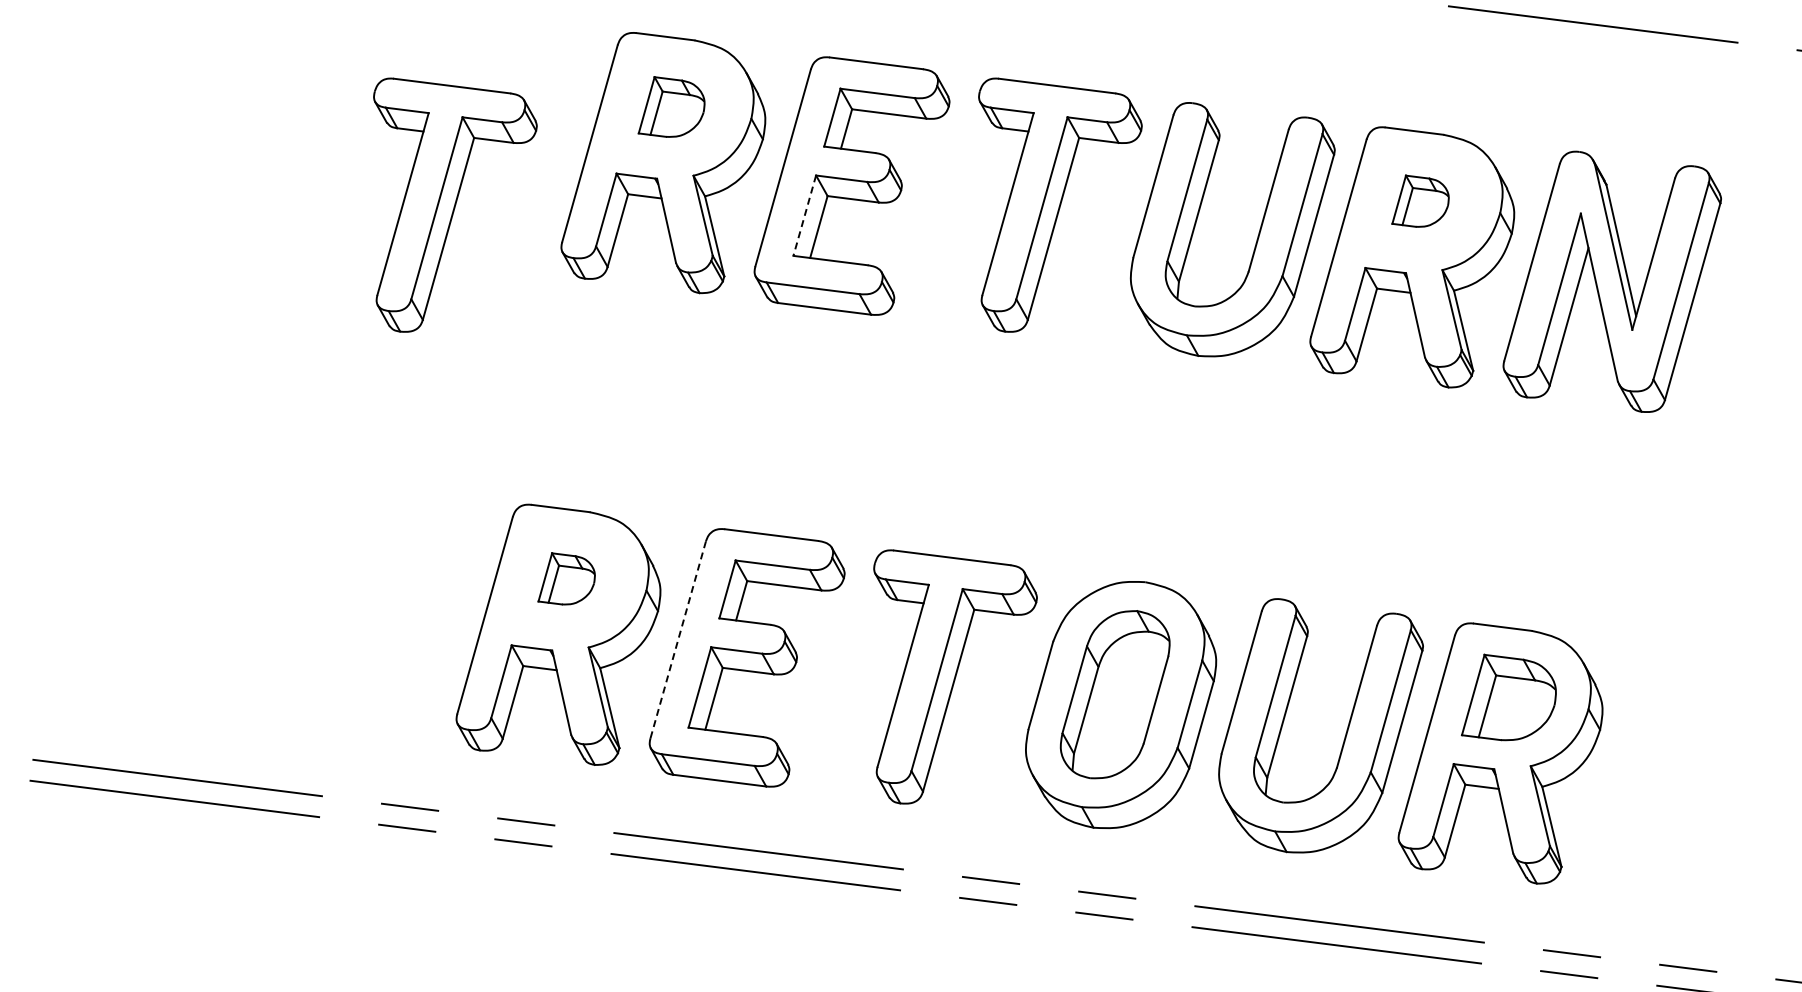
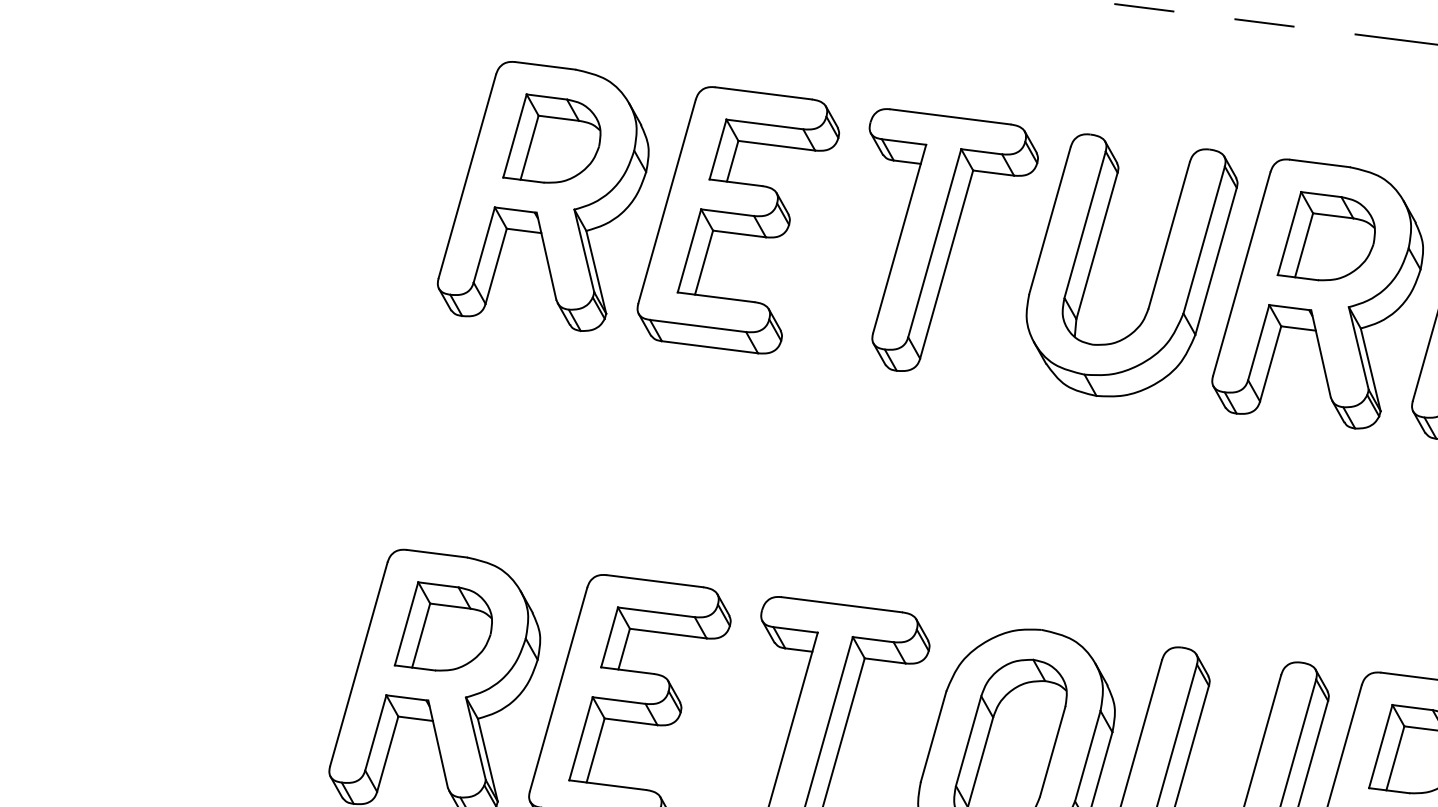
part: (671, 106) -> (551, 137), size x1.43
part: (1420, 200) -> (1326, 235), size x1.67
part: (455, 204) -> (328, 239), removed
line: (804, 215) -> (689, 250), dashed -> solid
part: (566, 578) -> (443, 626), size x1.67
line: (678, 639) -> (558, 689), dashed -> solid

